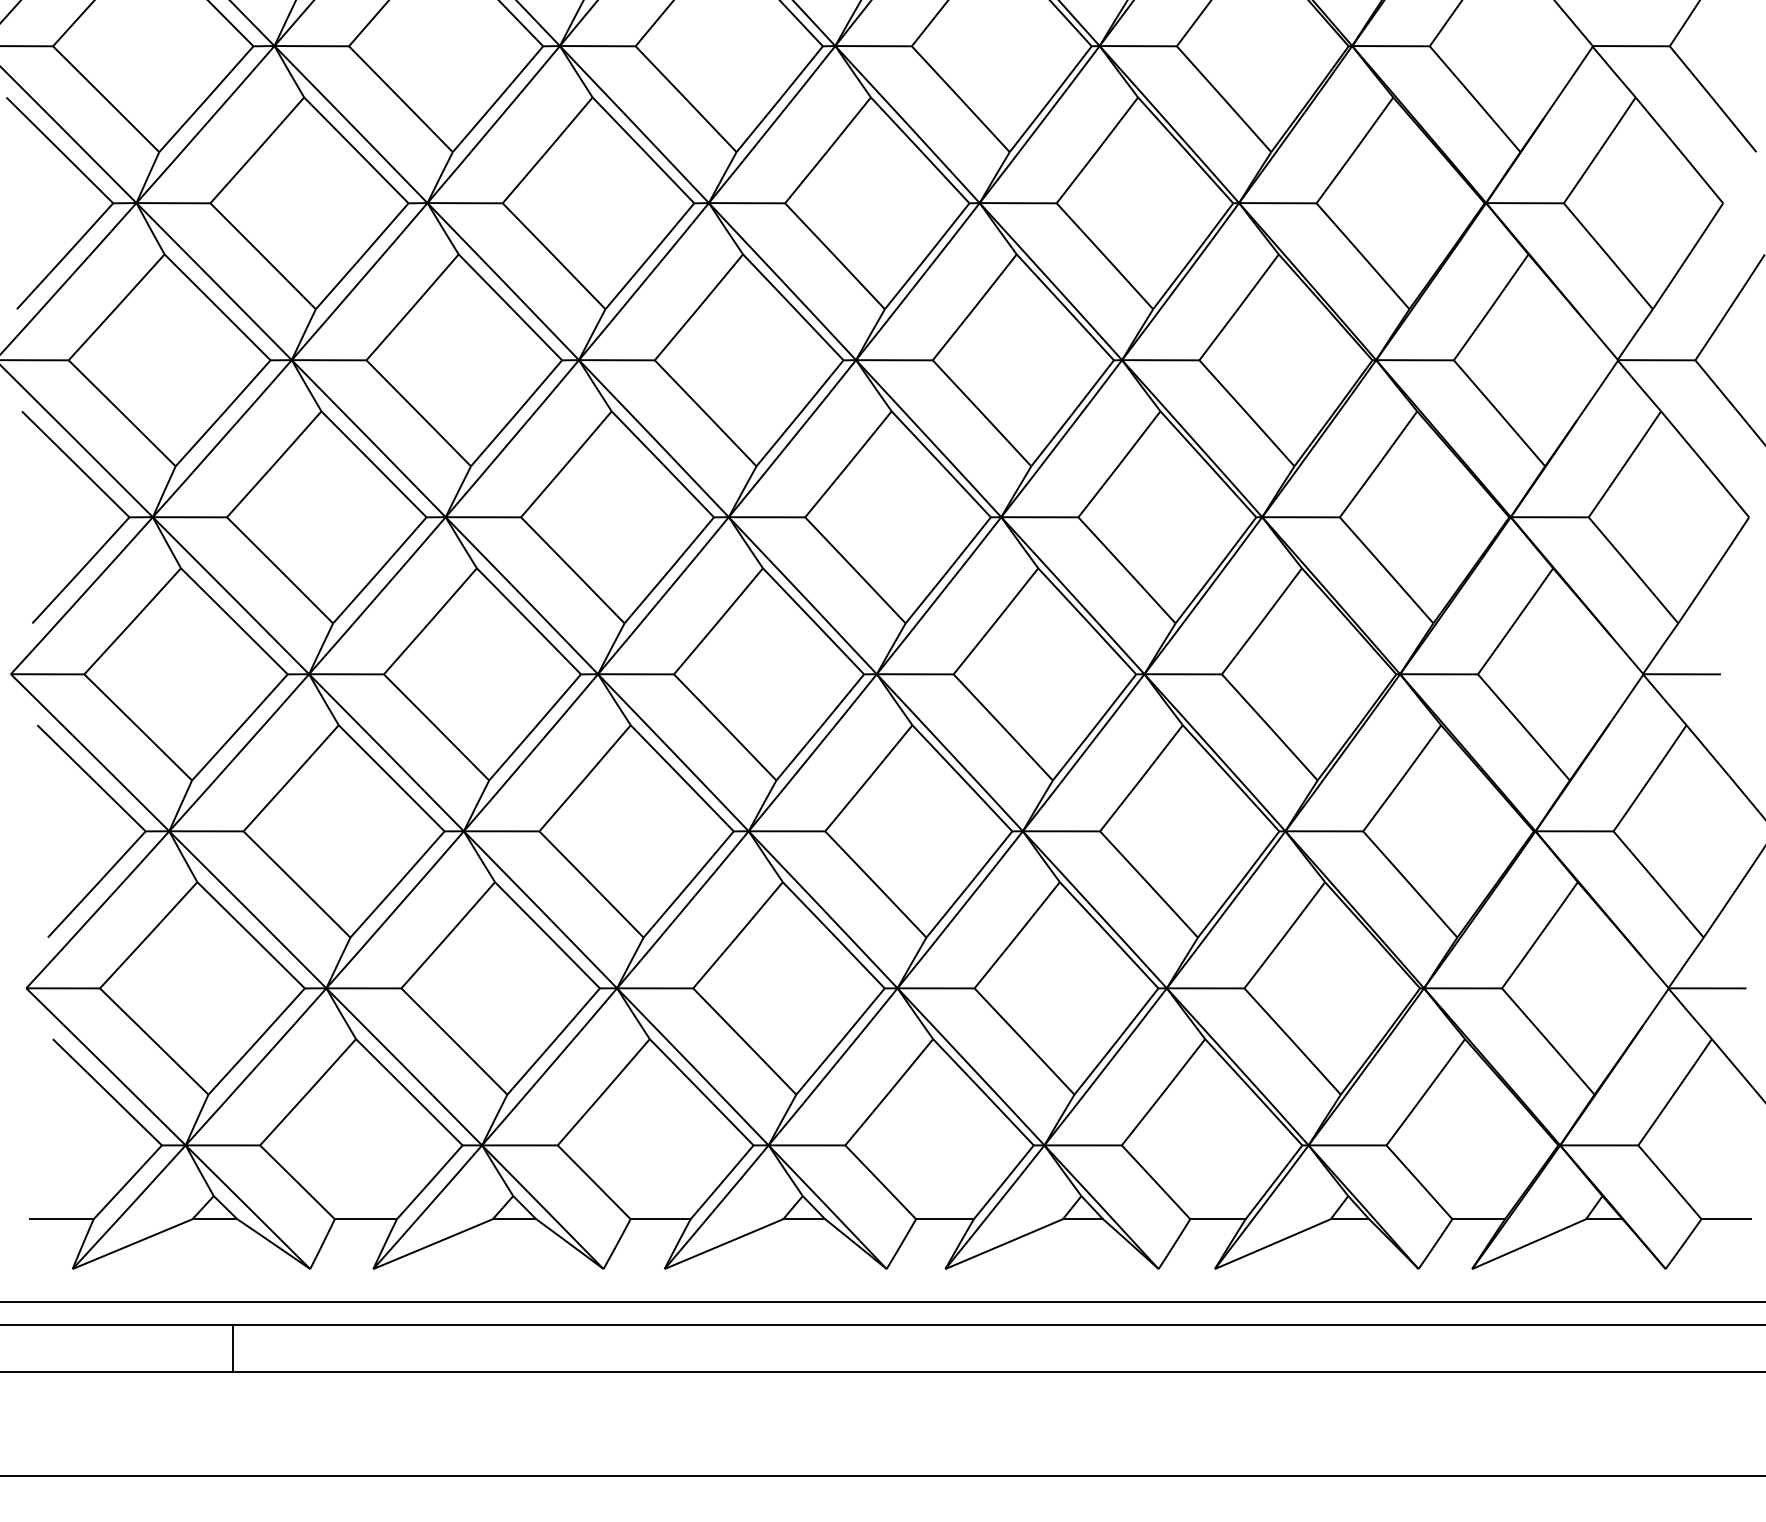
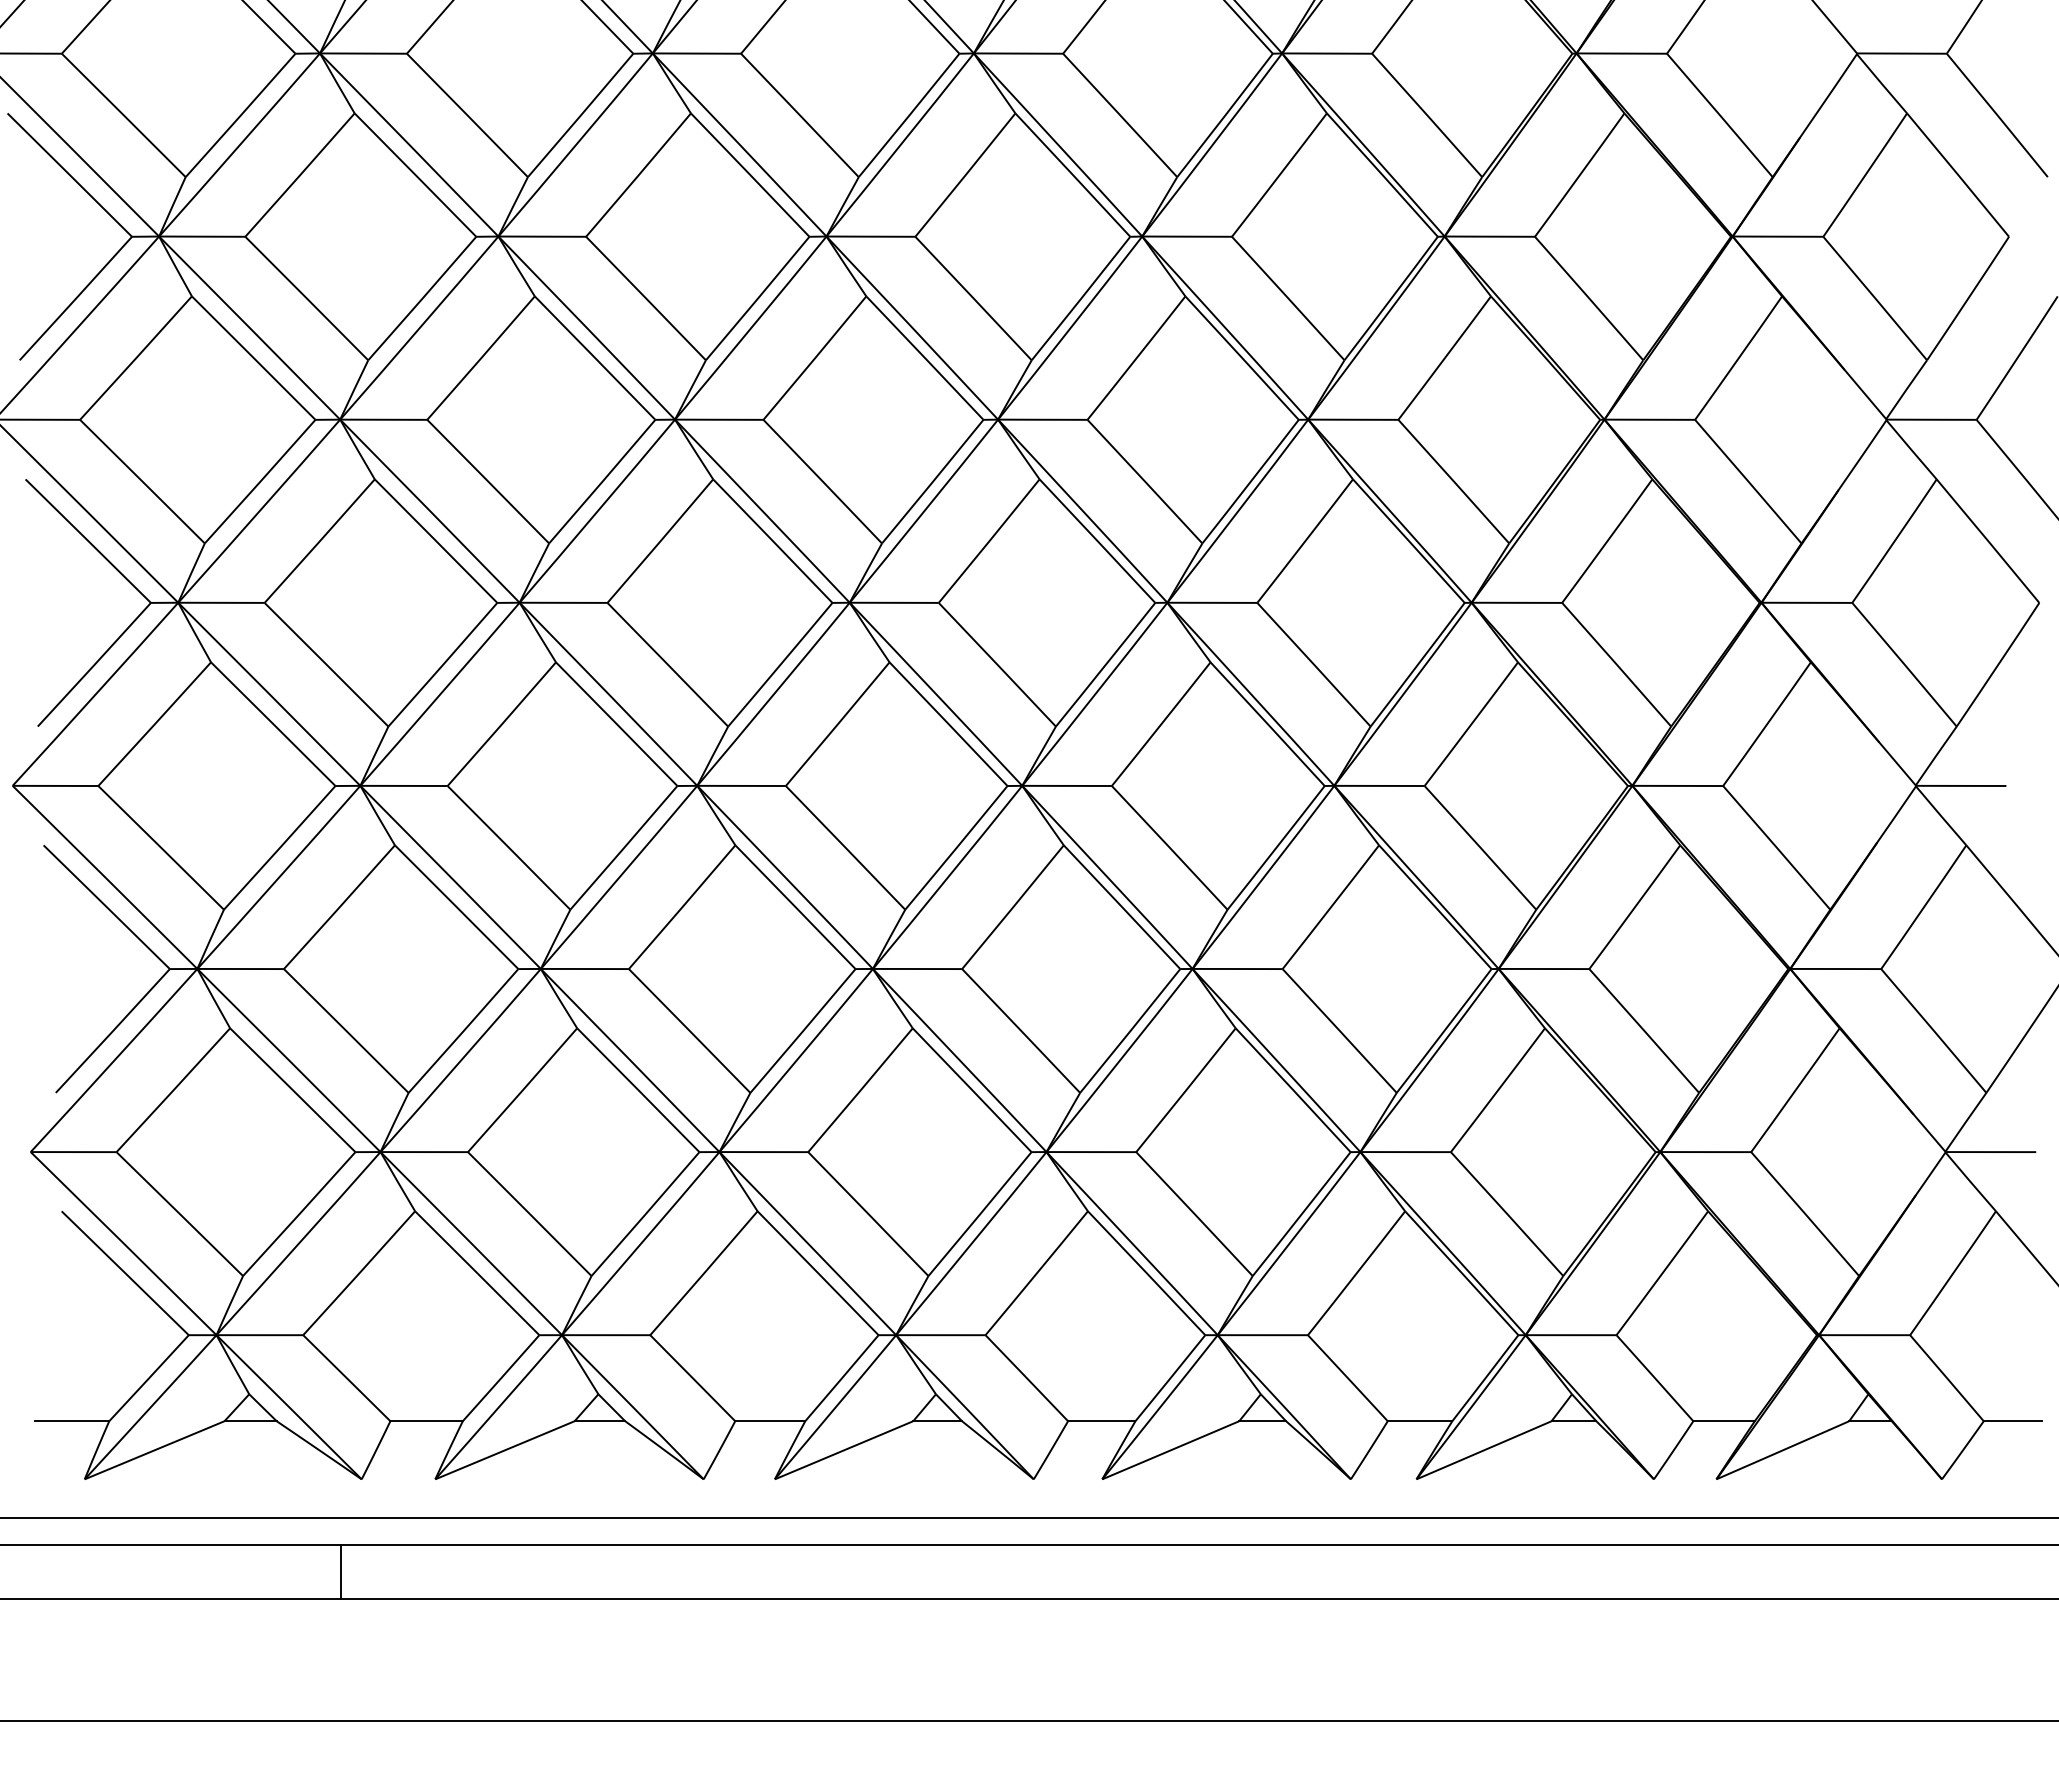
line: (232, 1348) -> (341, 1571), moved

